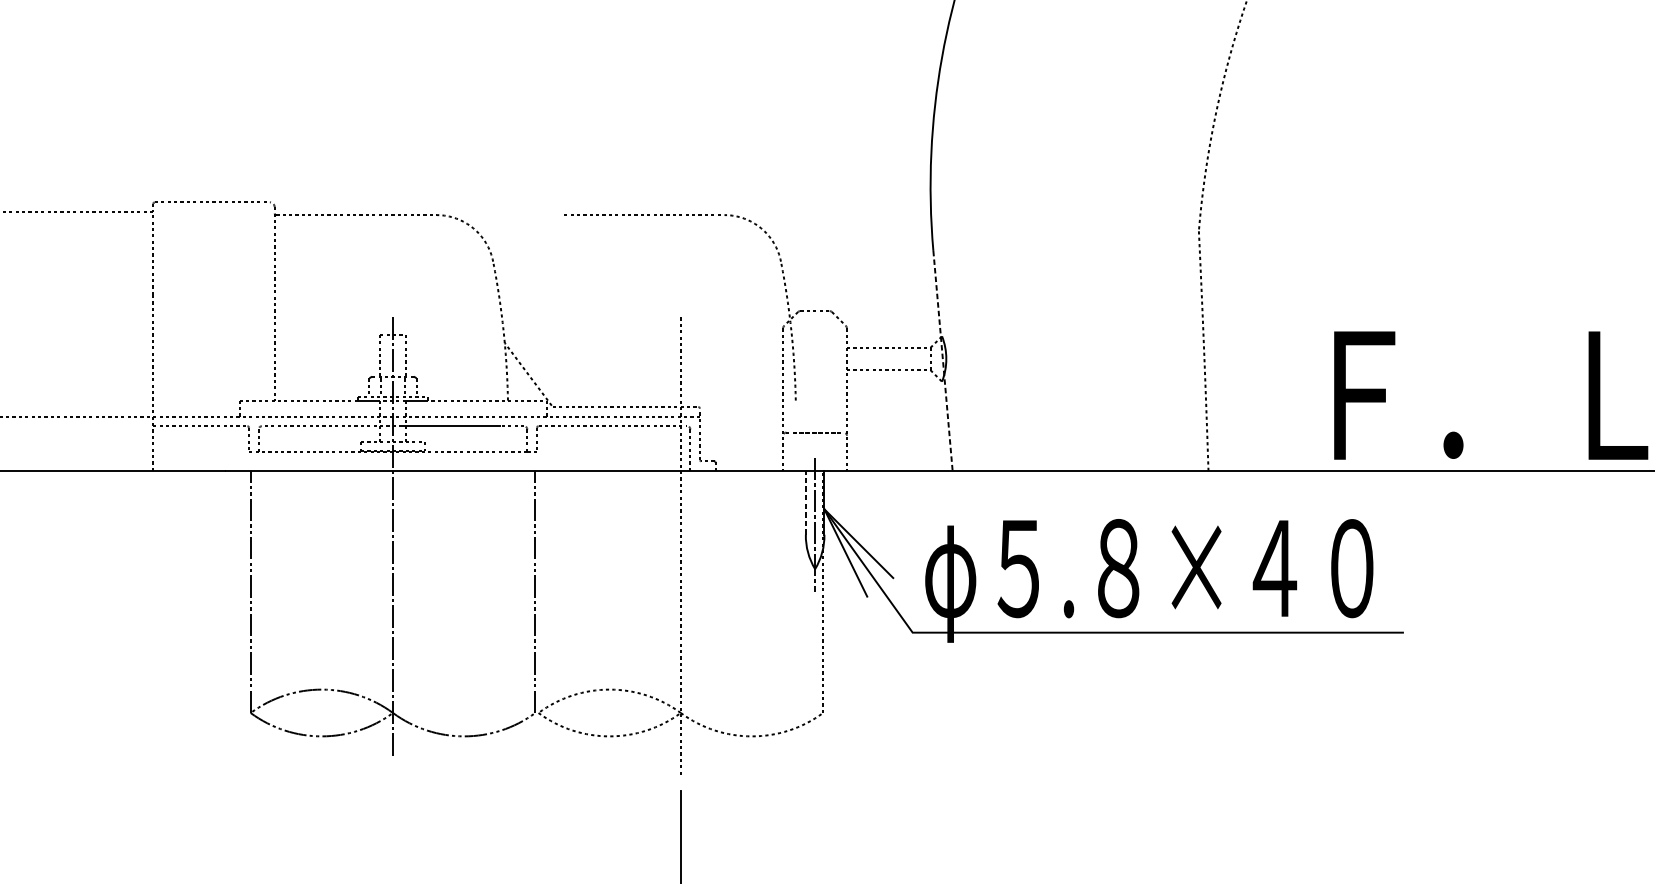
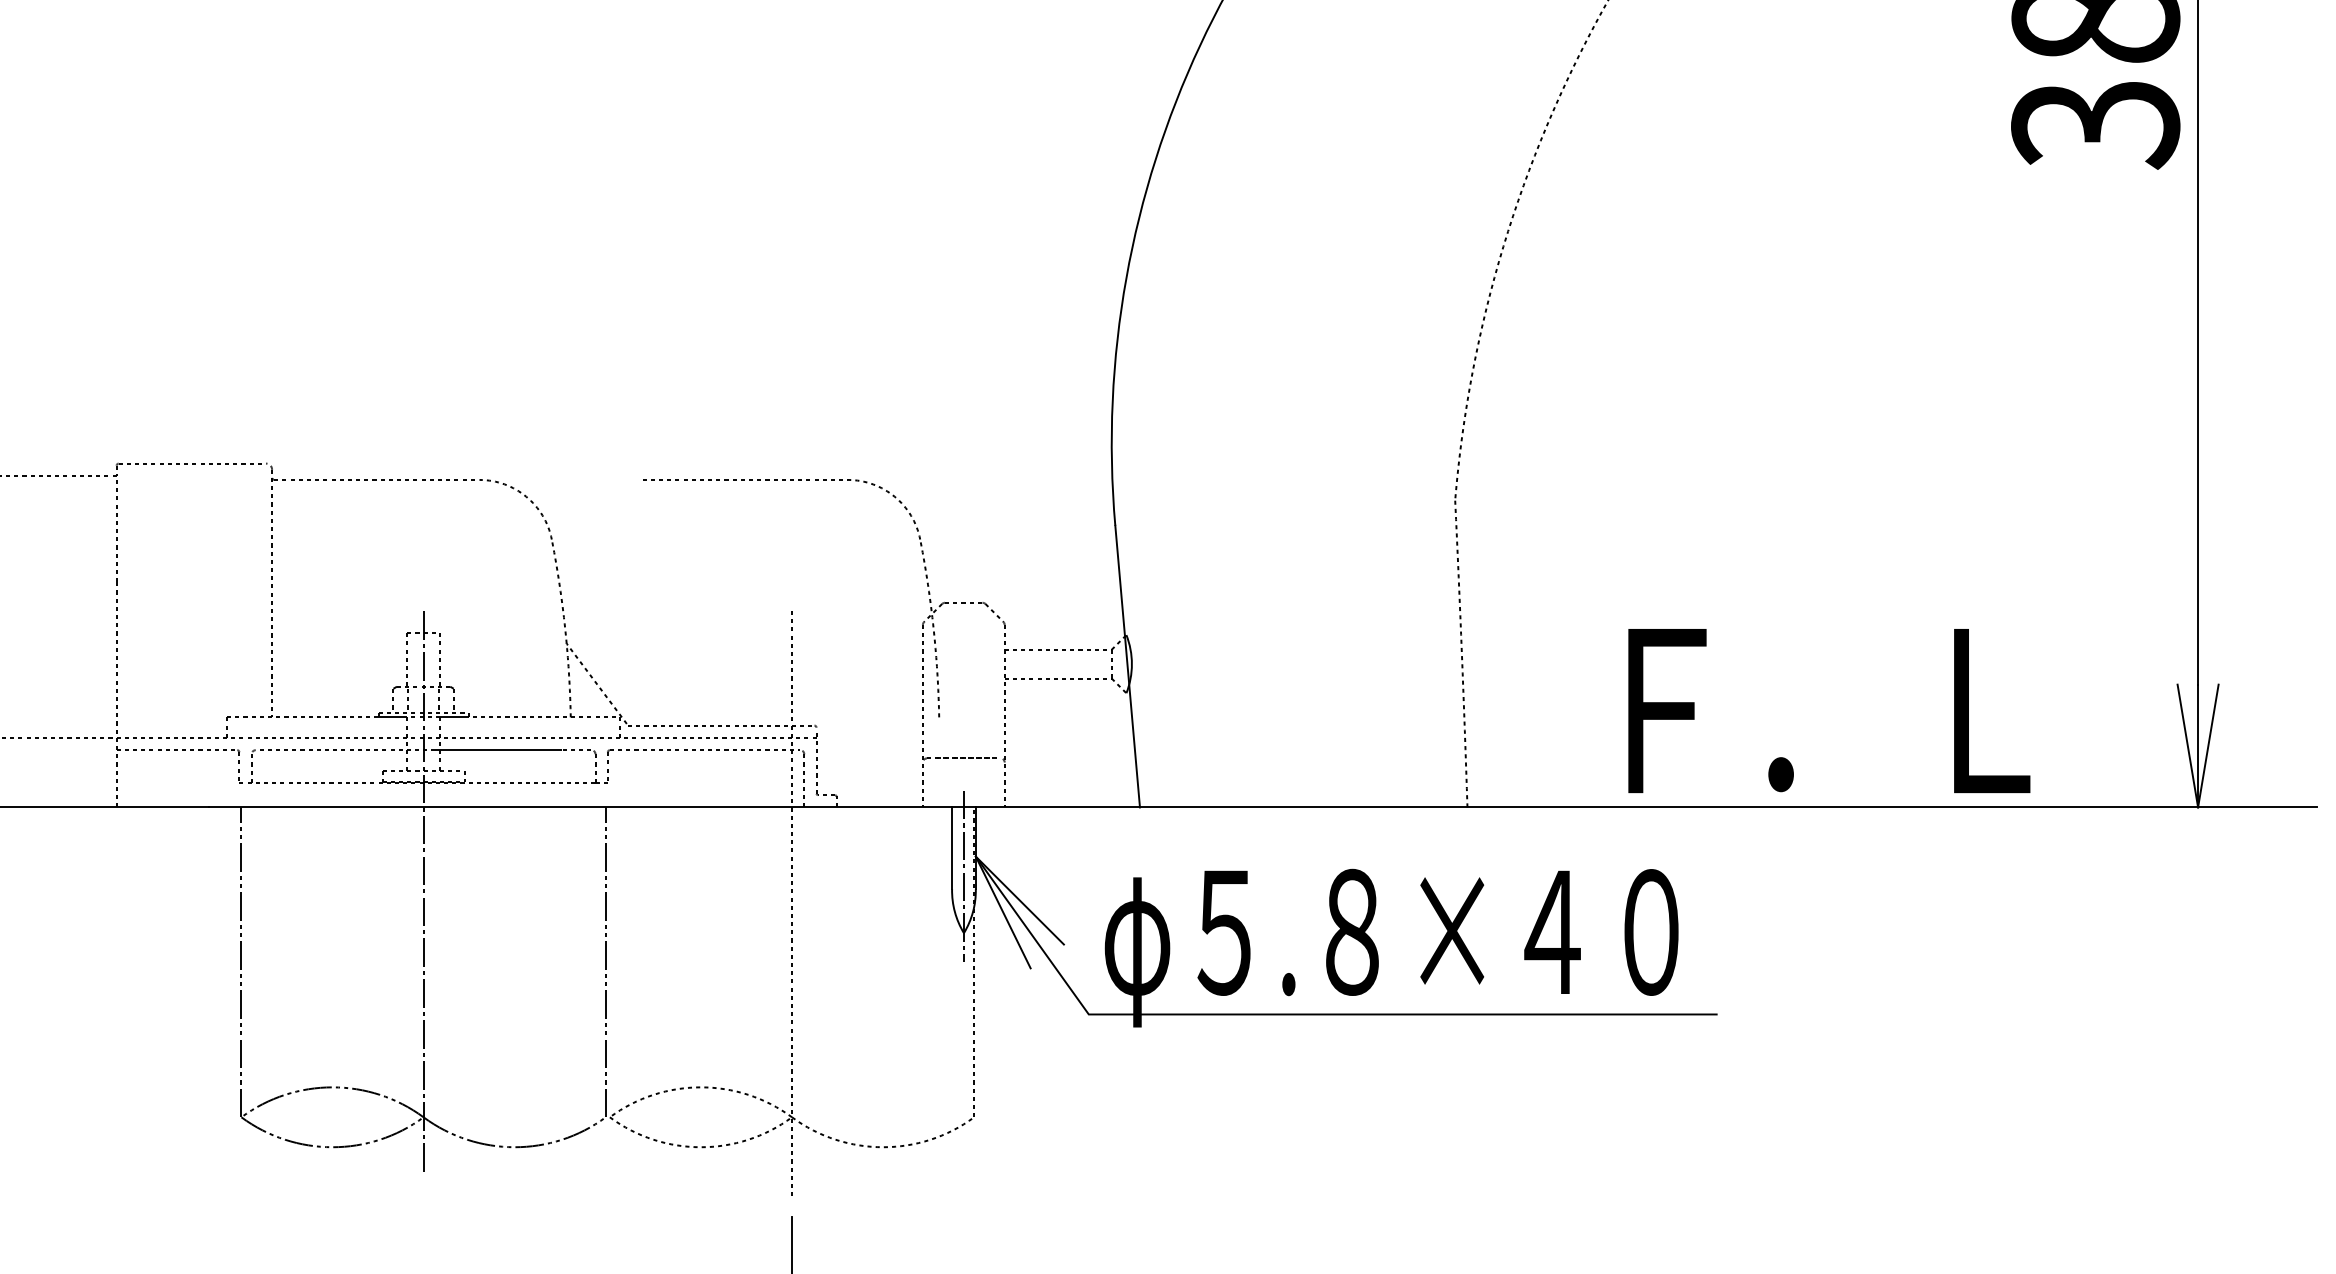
line: (942, 361) -> (1127, 667), dashed -> solid
line: (806, 503) -> (952, 848), dashed -> solid

